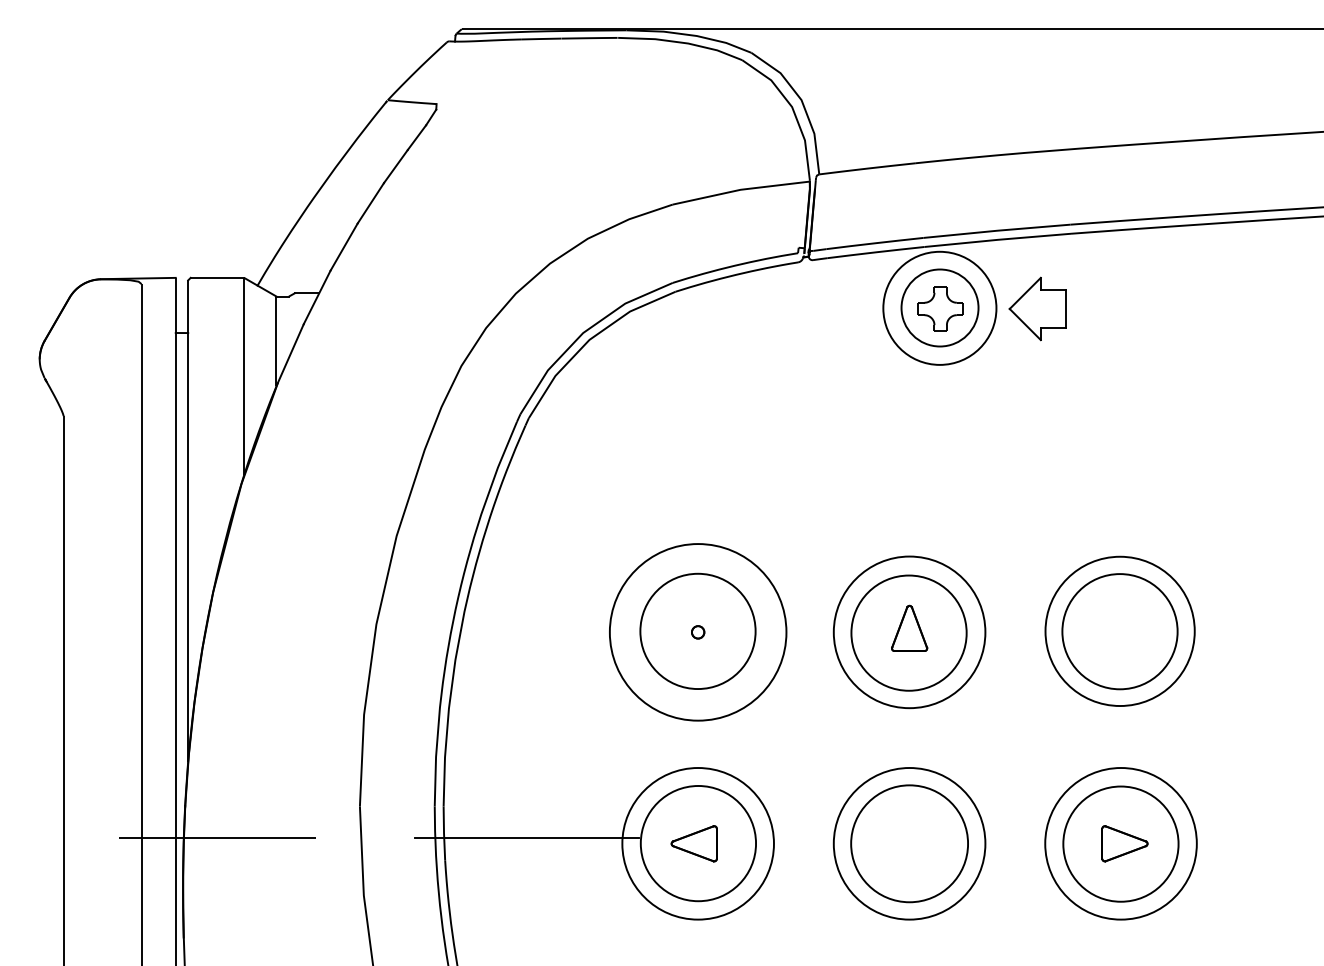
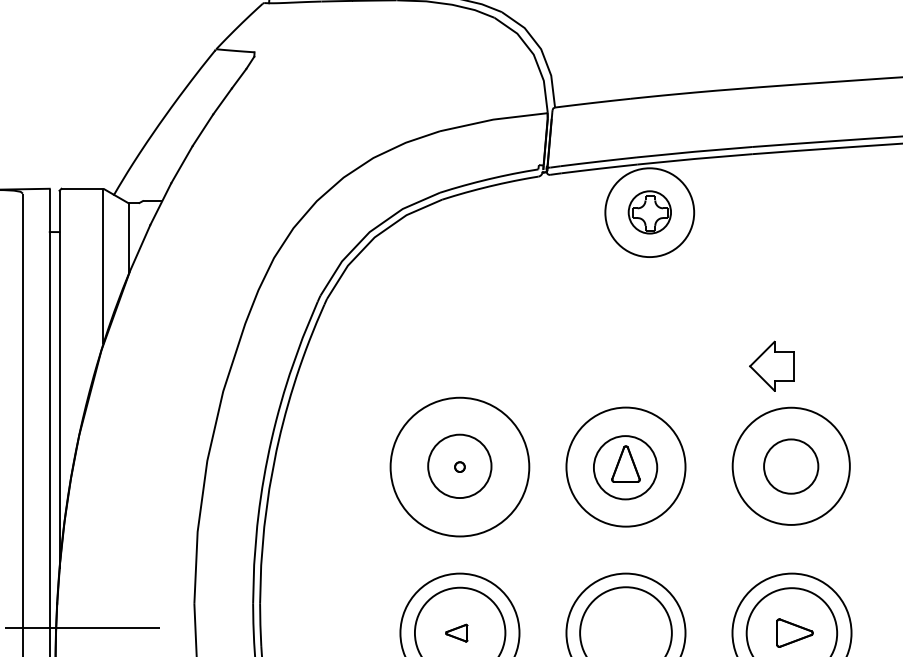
circle: (939, 307) -> (649, 212), size x0.7
part: (1037, 308) -> (771, 365), moved
circle: (697, 631) -> (459, 466), size x0.7
circle: (1119, 631) -> (790, 466), size x0.6
circle: (908, 632) -> (625, 467), size x0.7
line: (526, 837) -> (325, 628), removed
part: (693, 843) -> (456, 632), size x0.6

